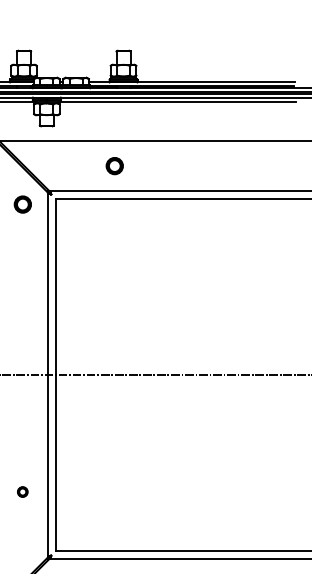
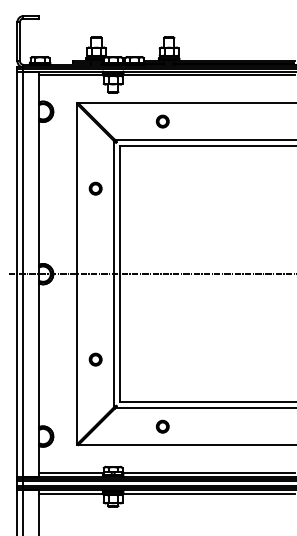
part: (22, 204) -> (95, 188), moved
part: (22, 491) -> (95, 359), size x1.67

